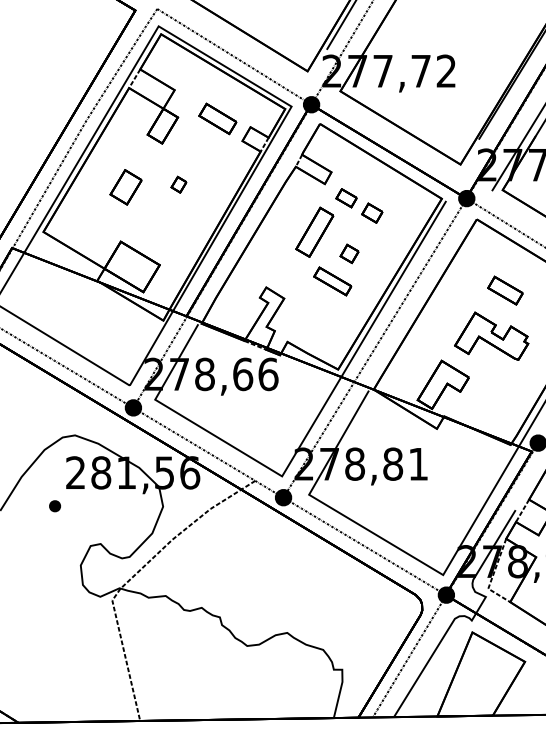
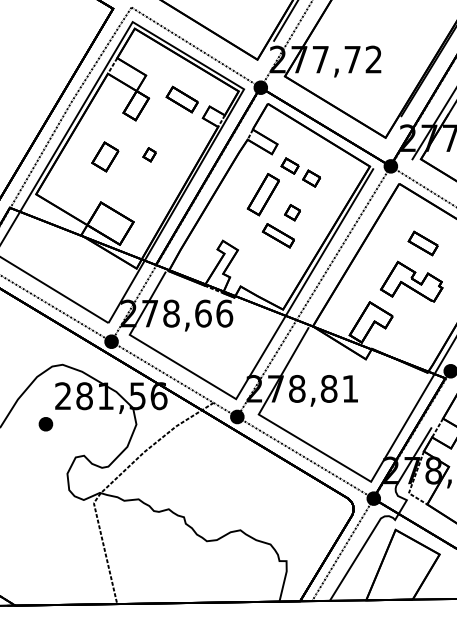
part: (54, 505) -> (45, 423), size x1.43

